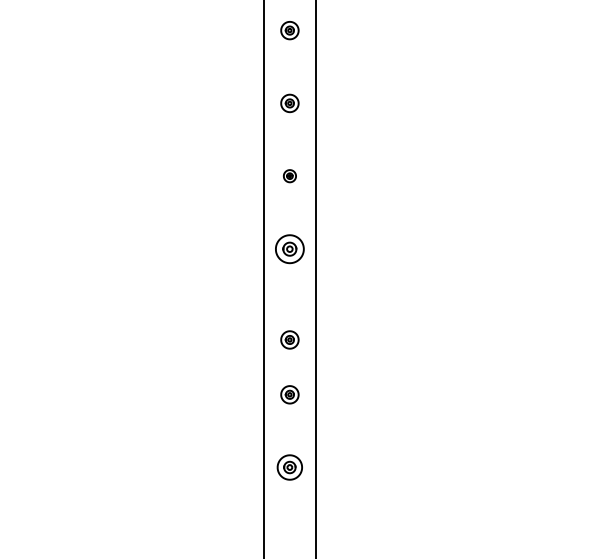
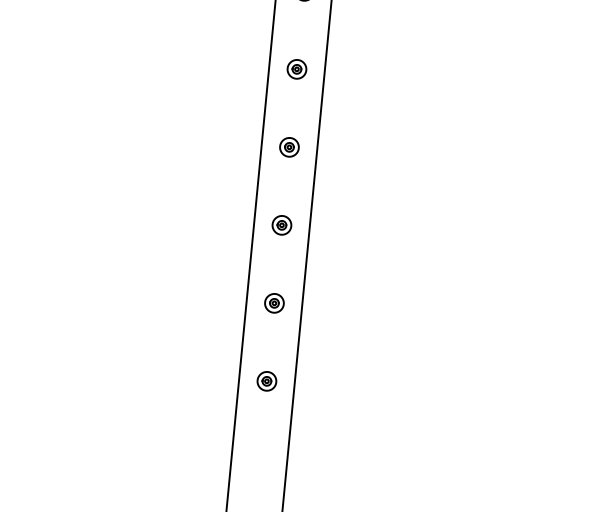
part: (289, 175) -> (296, 68), size x1.43
part: (289, 248) -> (289, 146), size x0.62
part: (289, 339) -> (281, 224), moved
part: (289, 467) -> (266, 381), size x0.71

